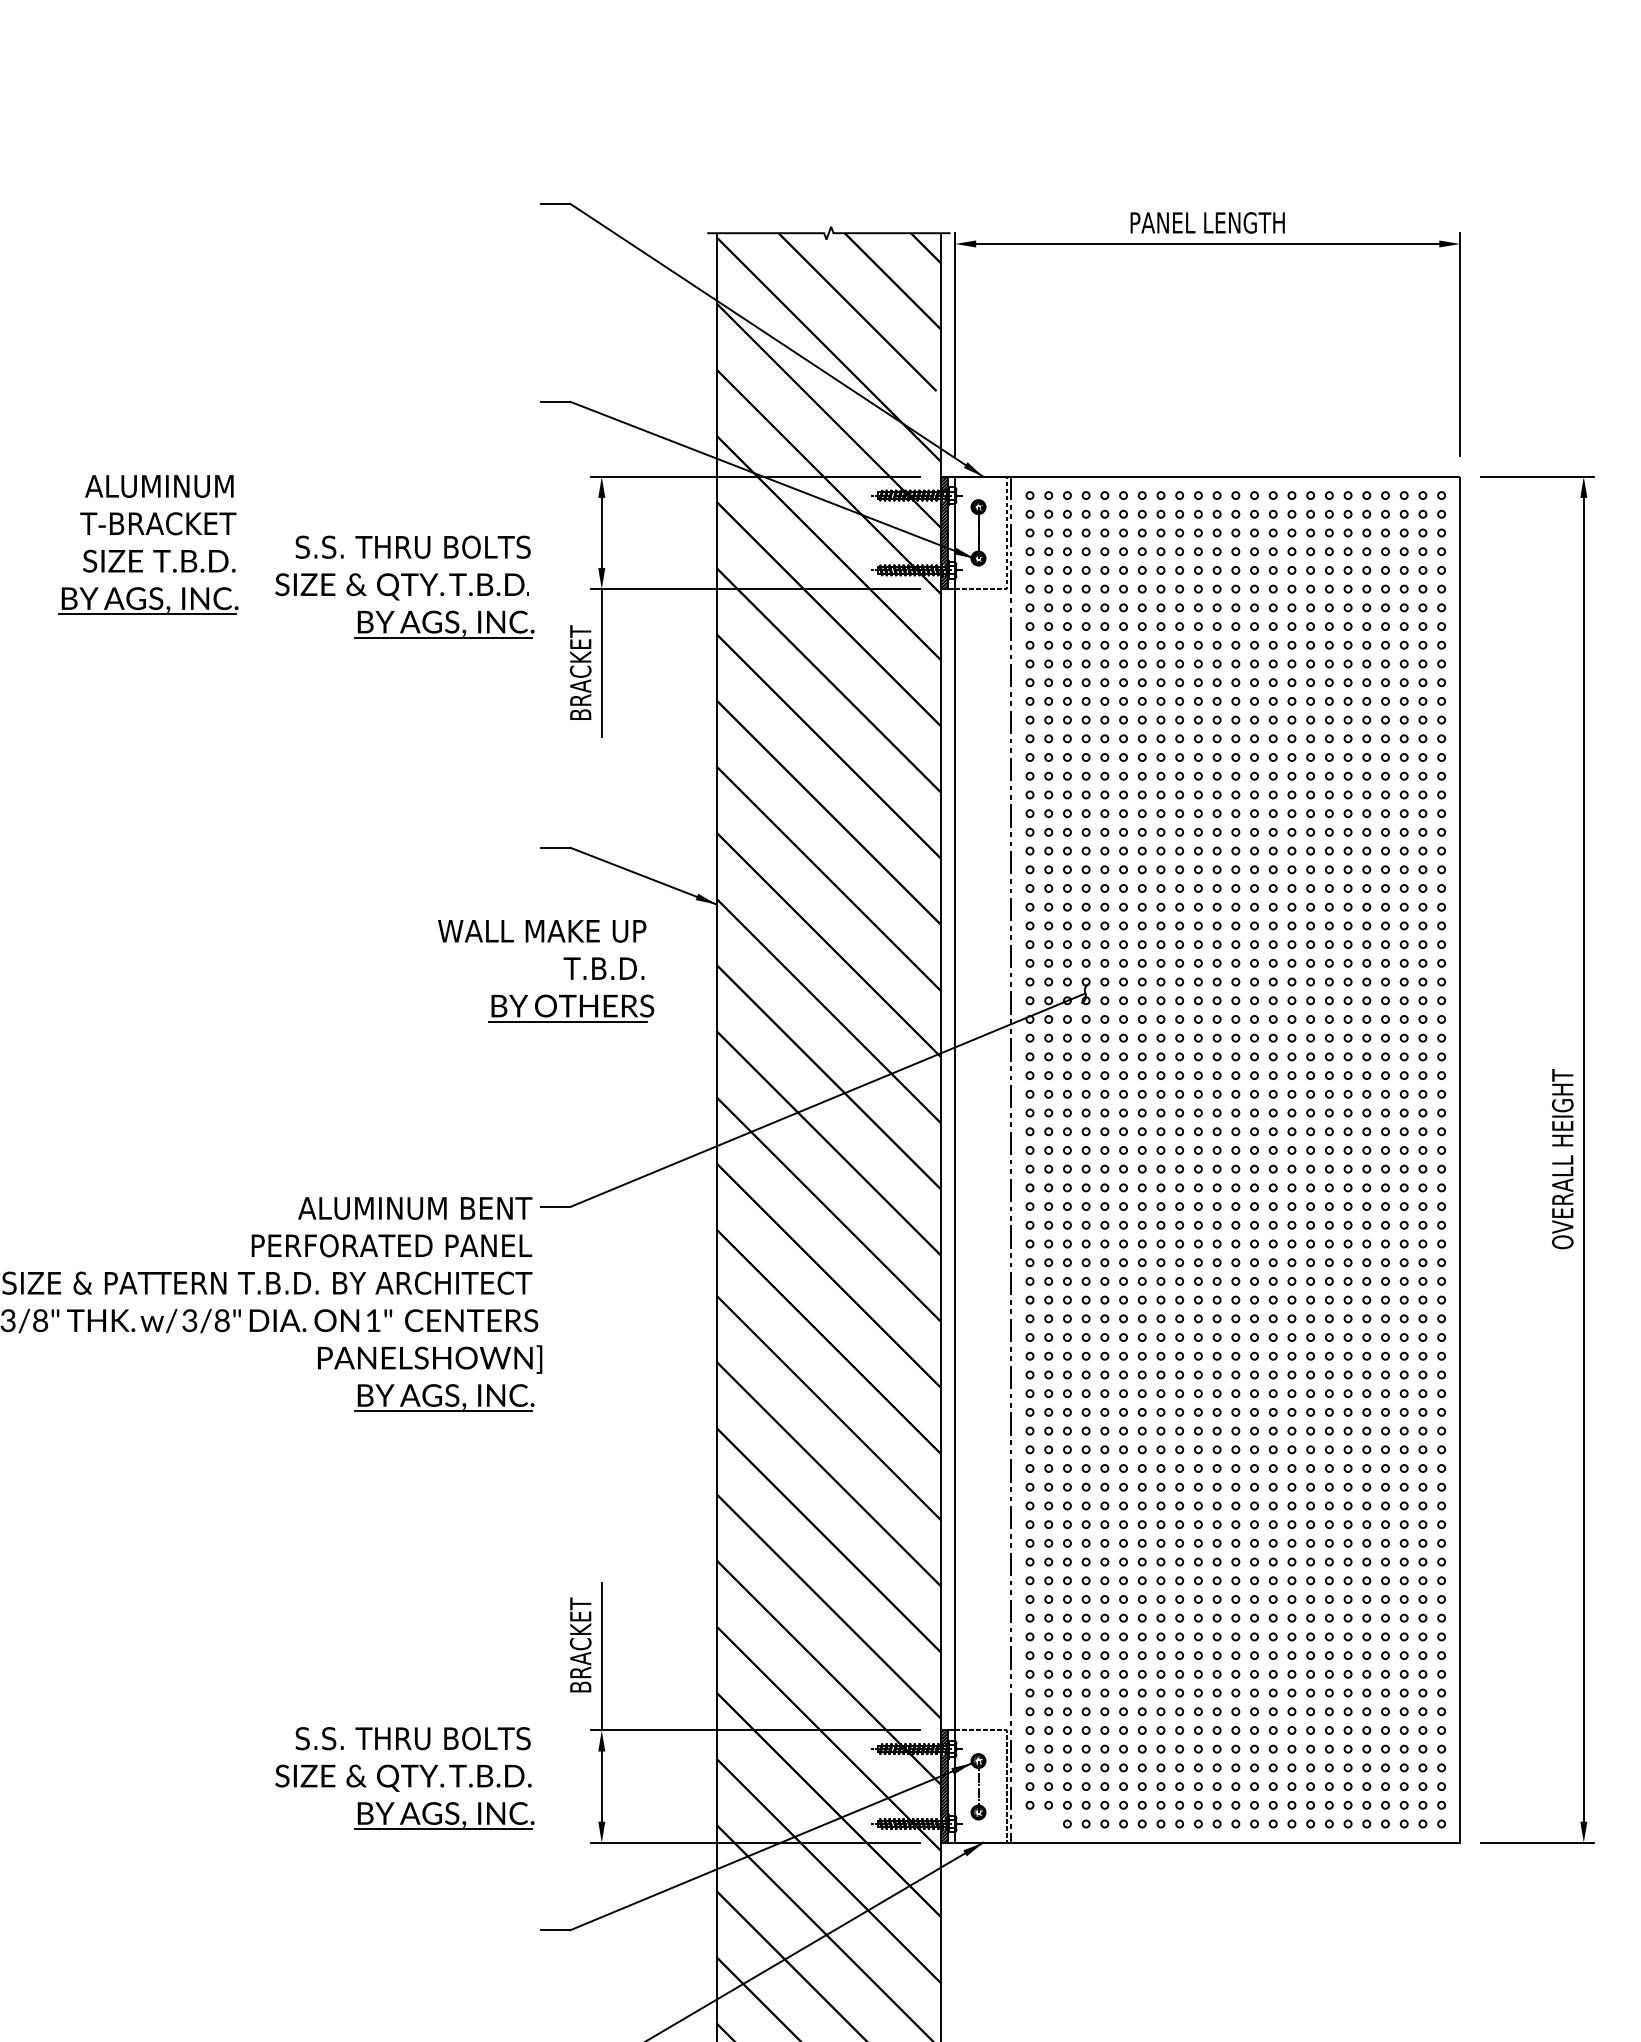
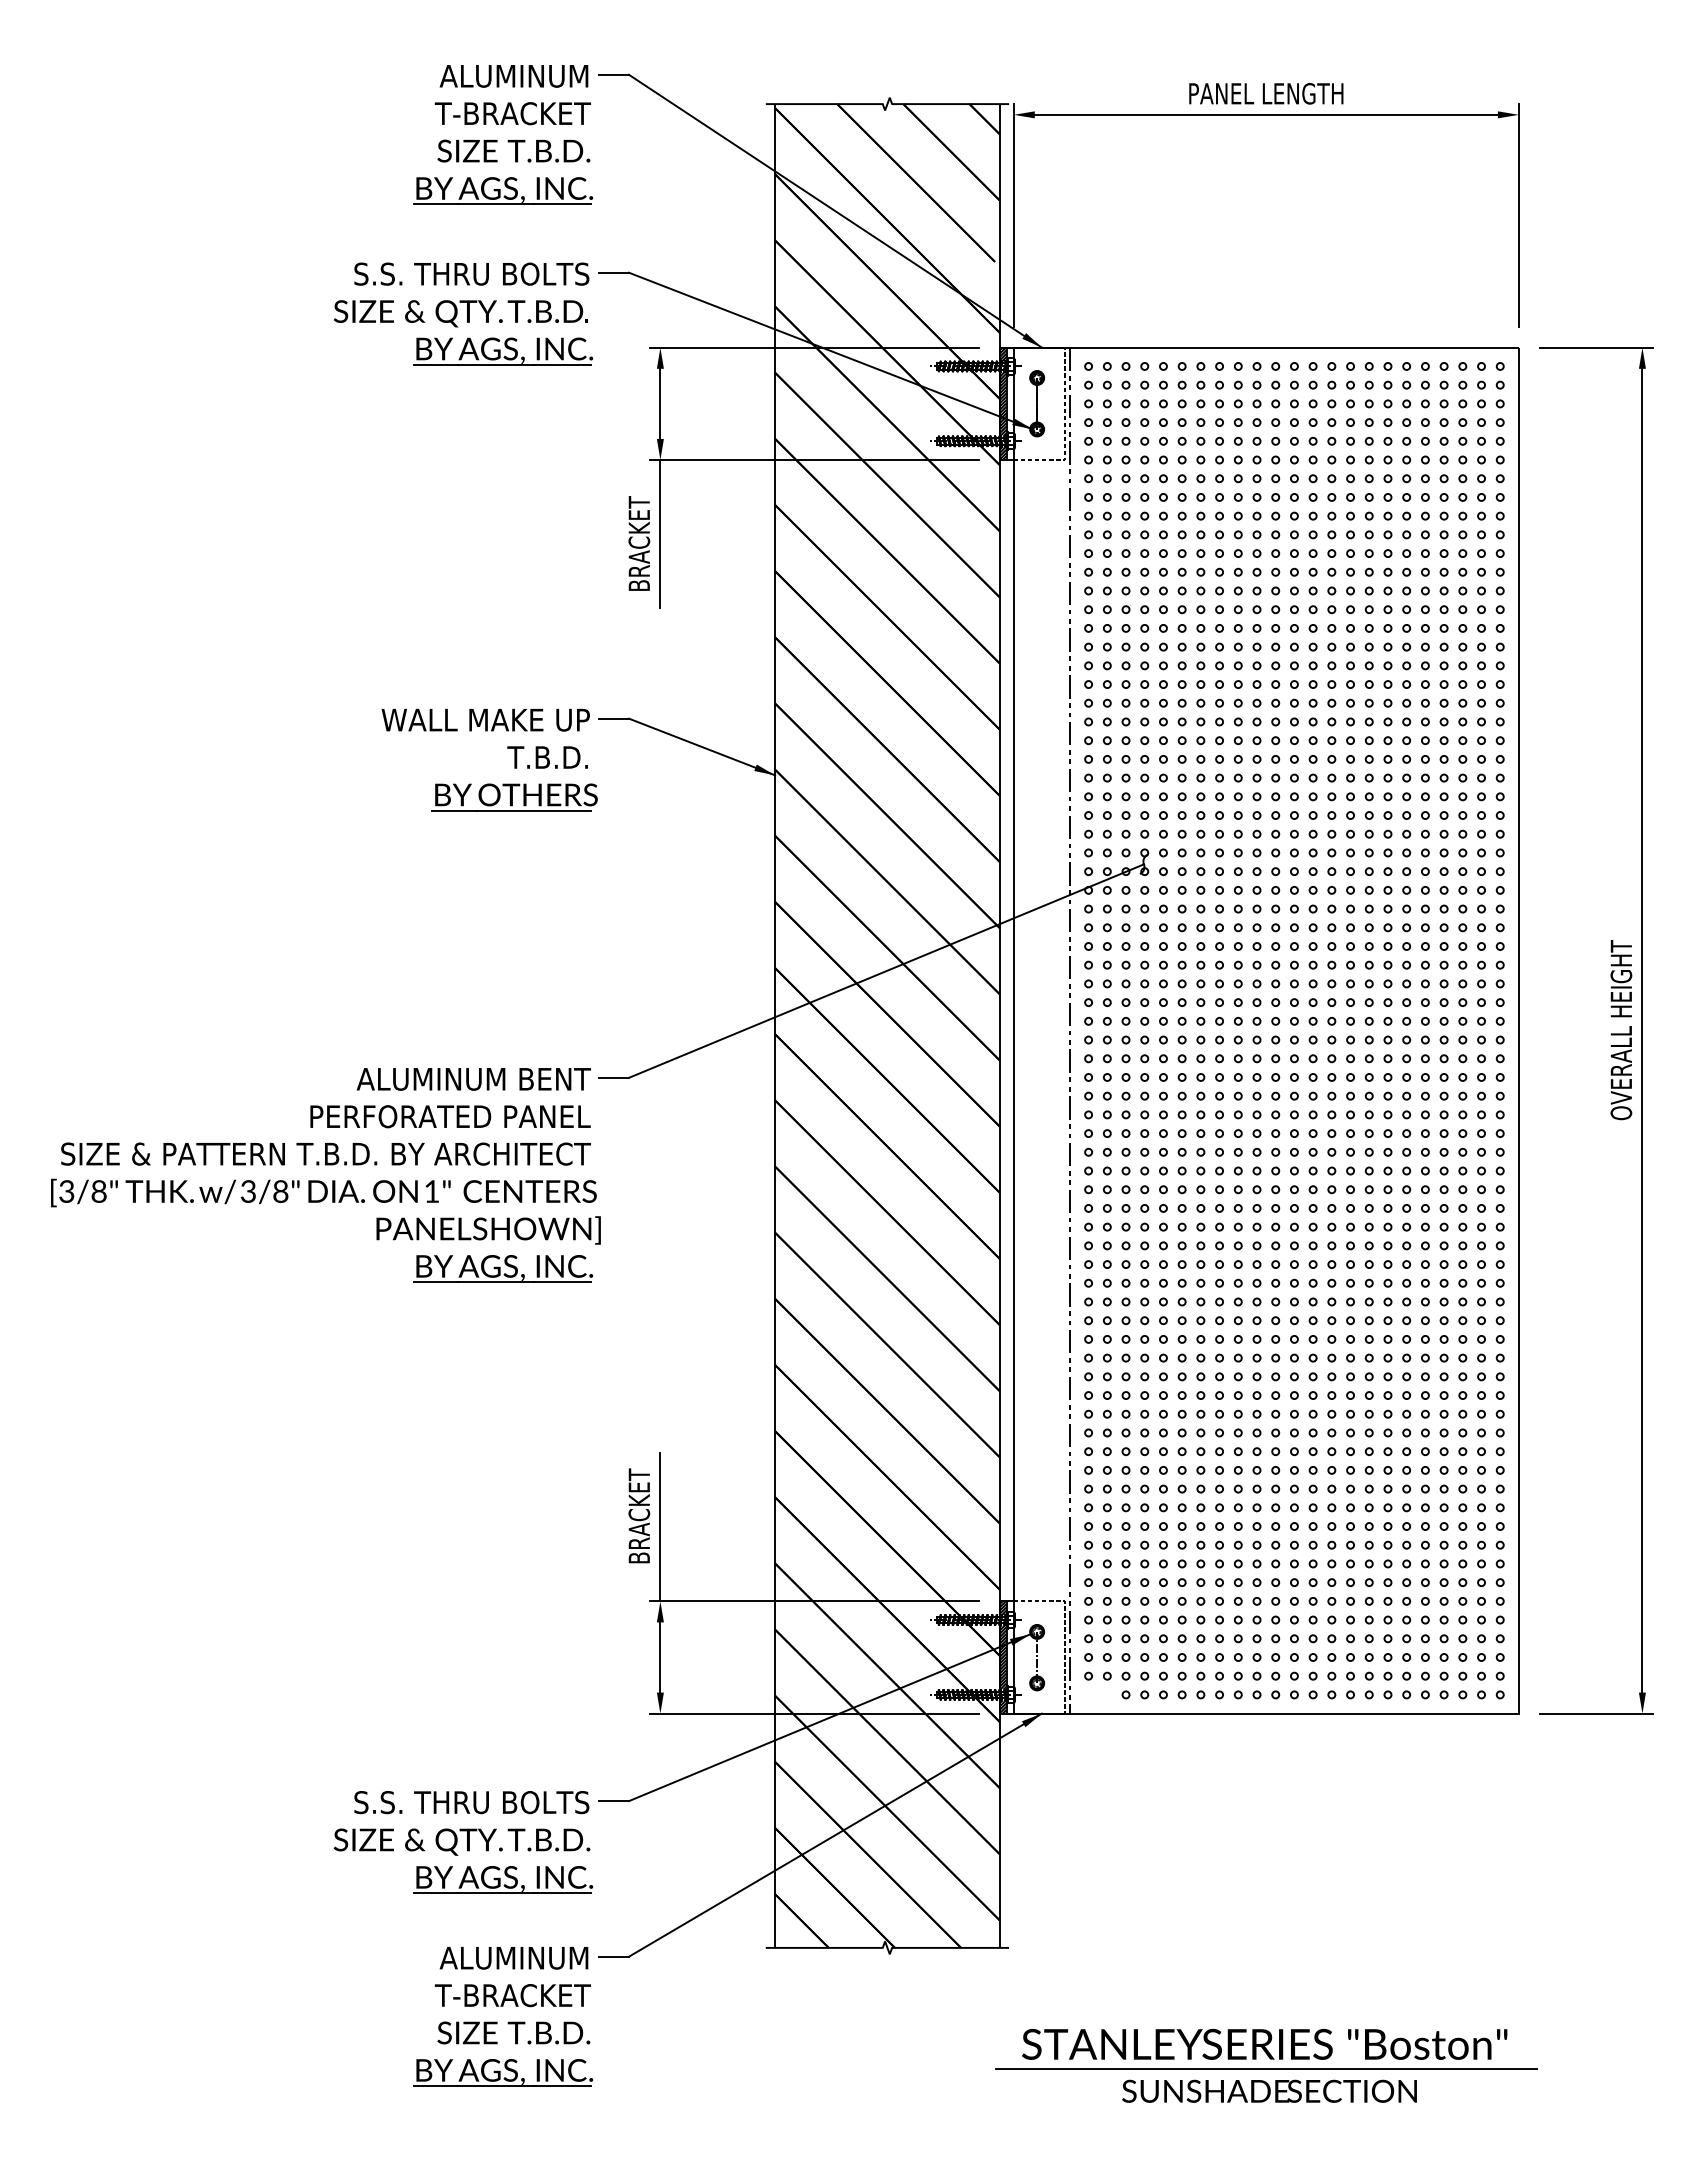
part: (152, 550) -> (507, 140), moved
part: (404, 586) -> (463, 313), moved
part: (563, 959) -> (507, 748), moved
part: (404, 1778) -> (463, 1842), moved

